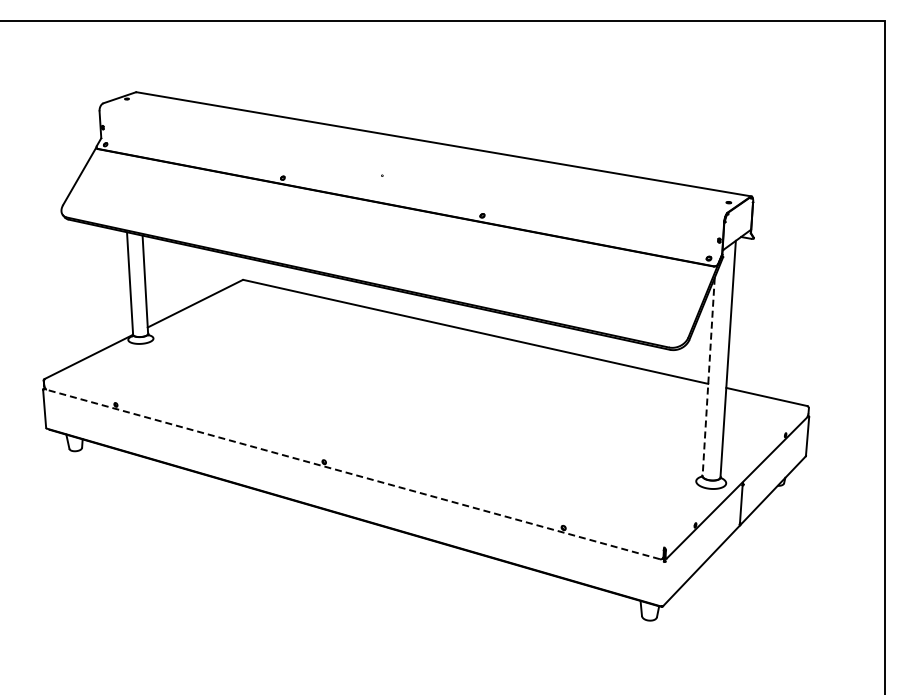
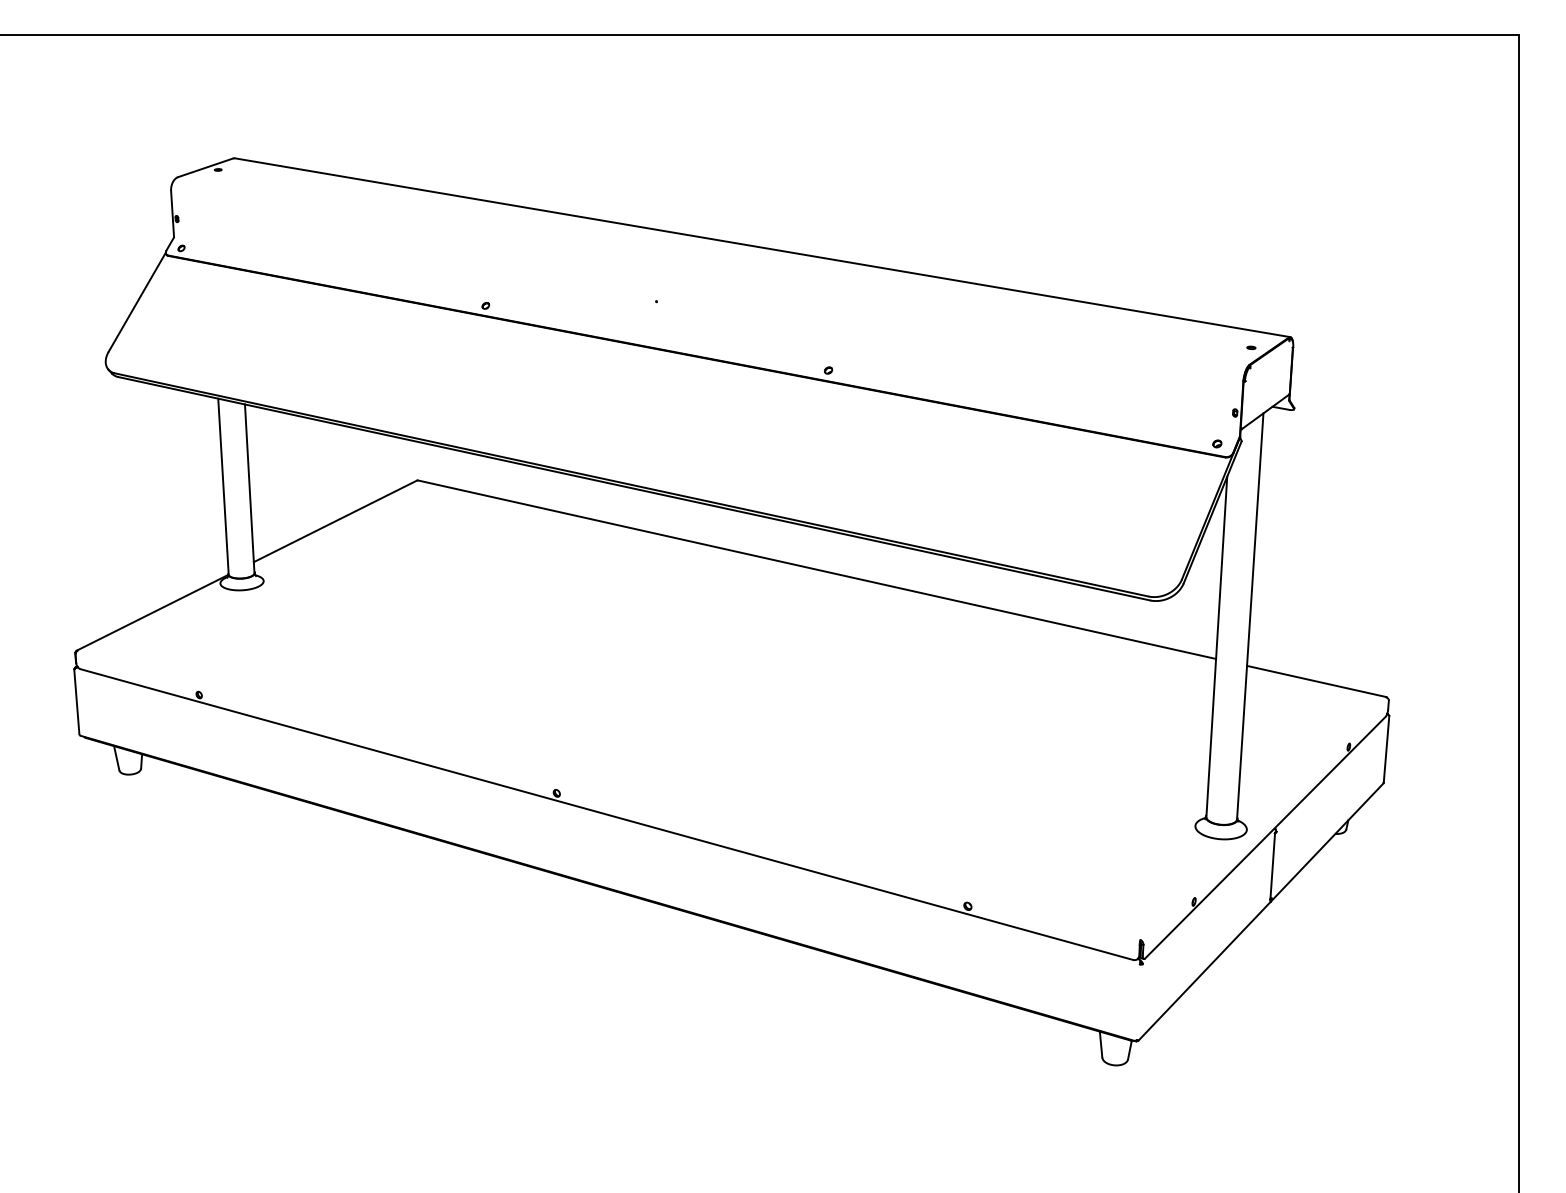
line: (708, 377) -> (1216, 648), dashed -> solid
line: (353, 474) -> (607, 814), dashed -> solid

